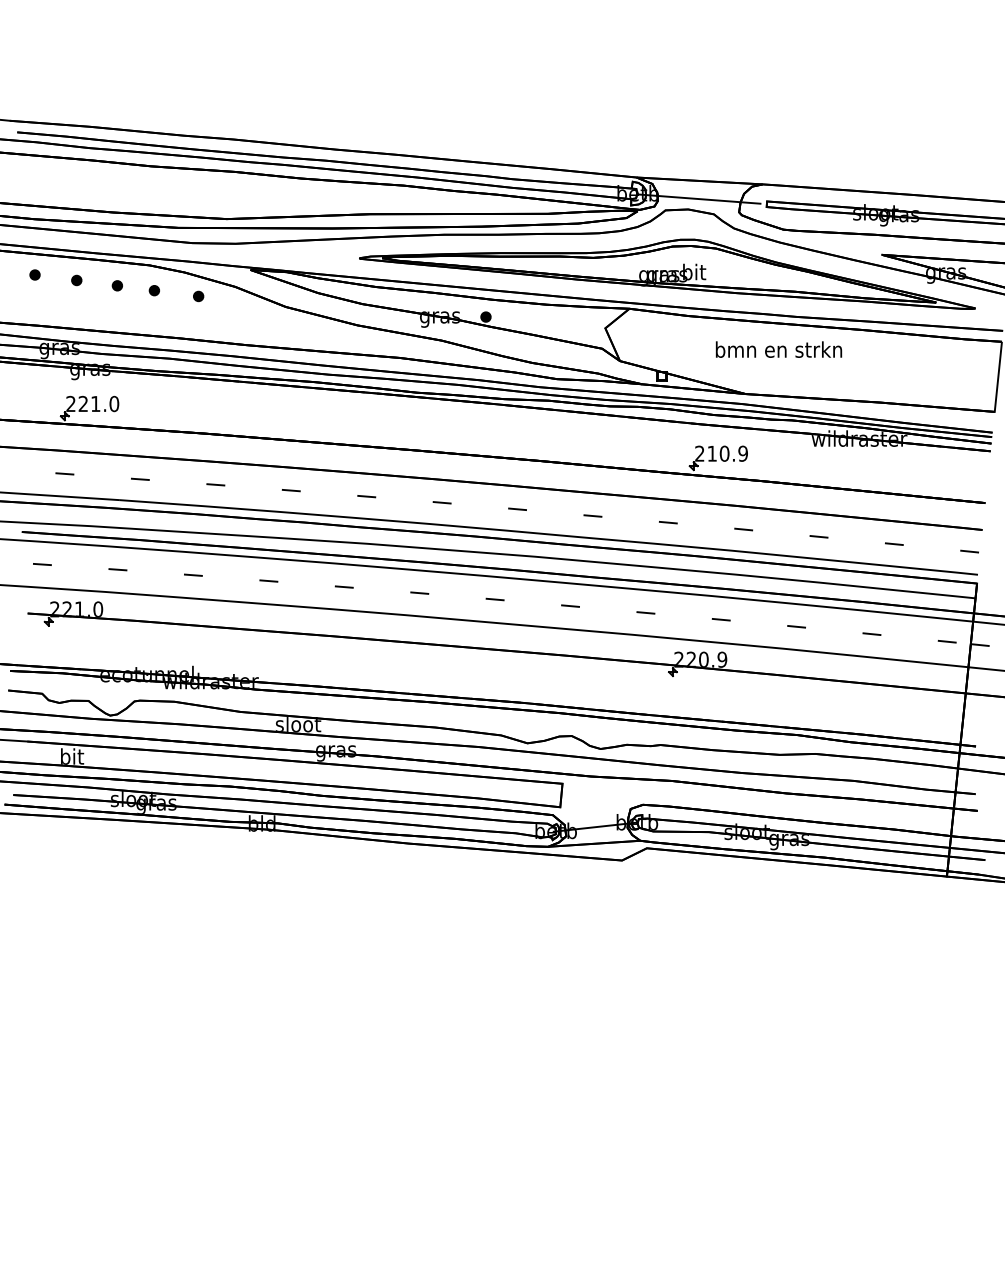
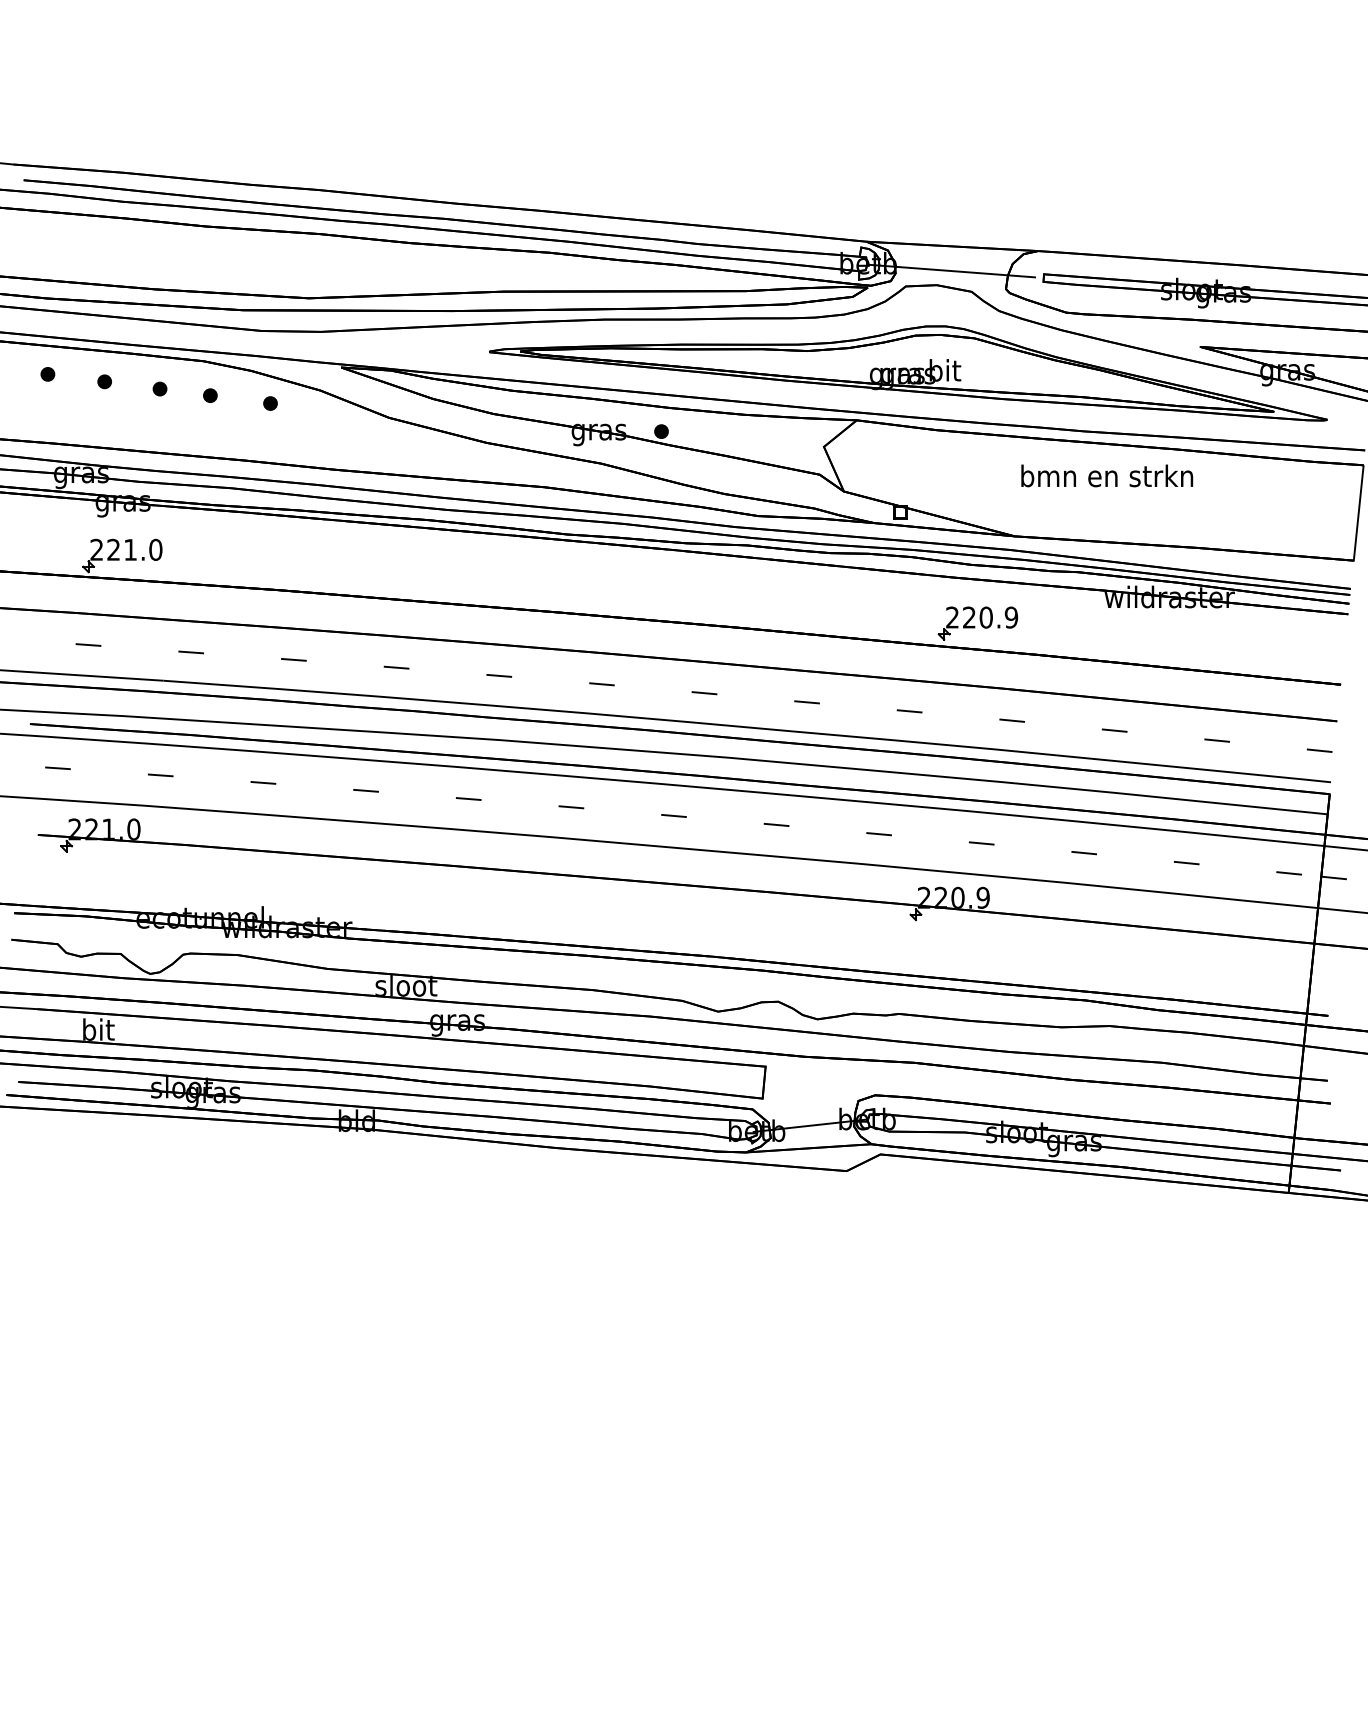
text: (779, 349) -> (1107, 475), moved
text: (712, 453) -> (969, 617), 210.9 -> 220.9

